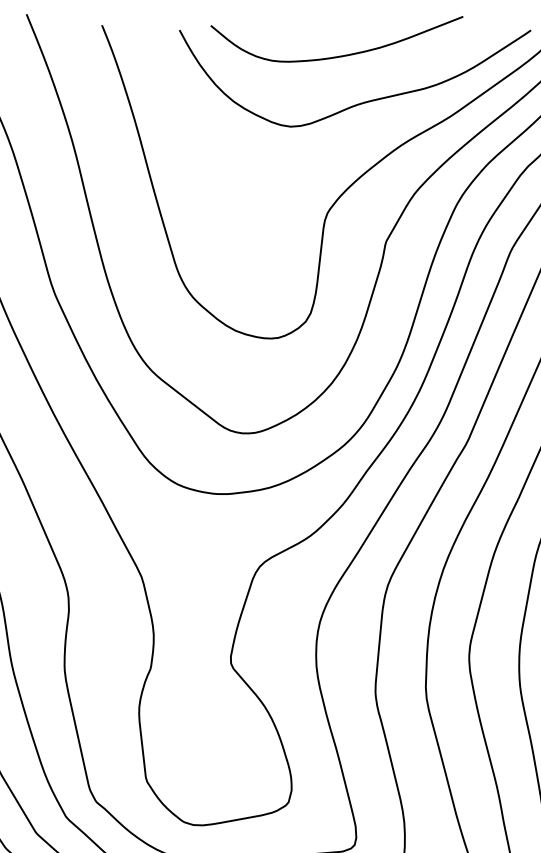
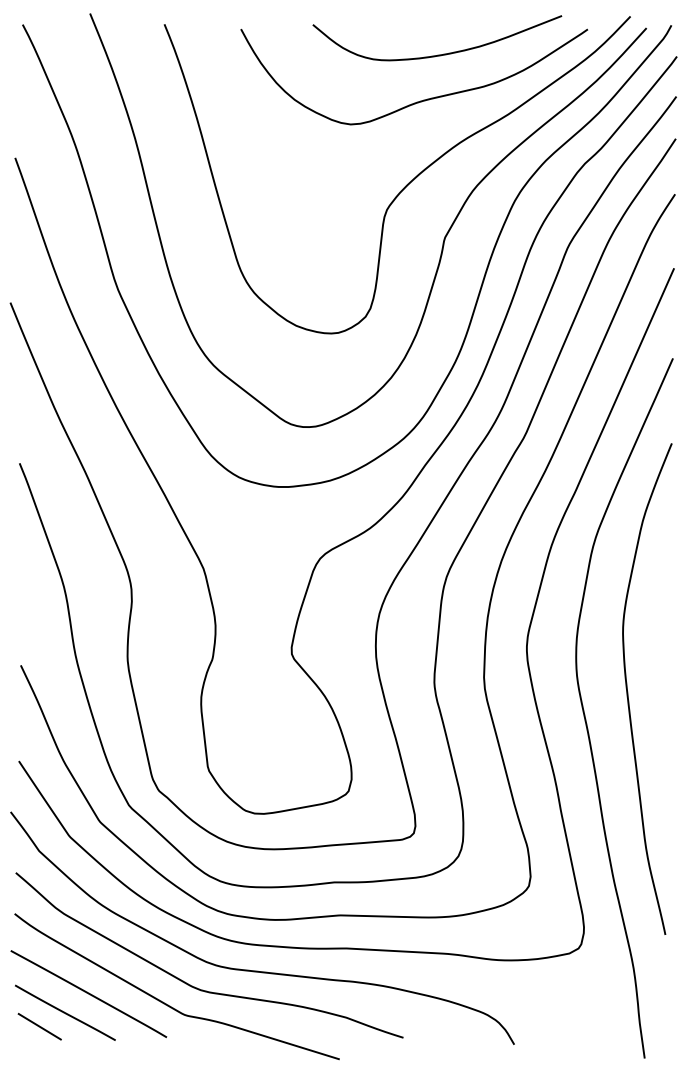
curve: (337, 55) -> (437, 54), moved

